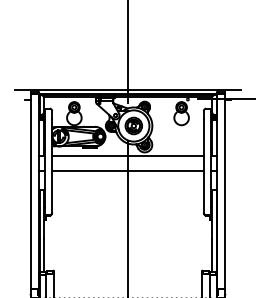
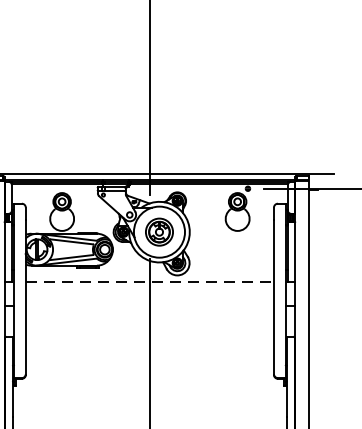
line: (127, 156) -> (149, 282), solid -> dashed
line: (127, 170) -> (149, 304), removed

